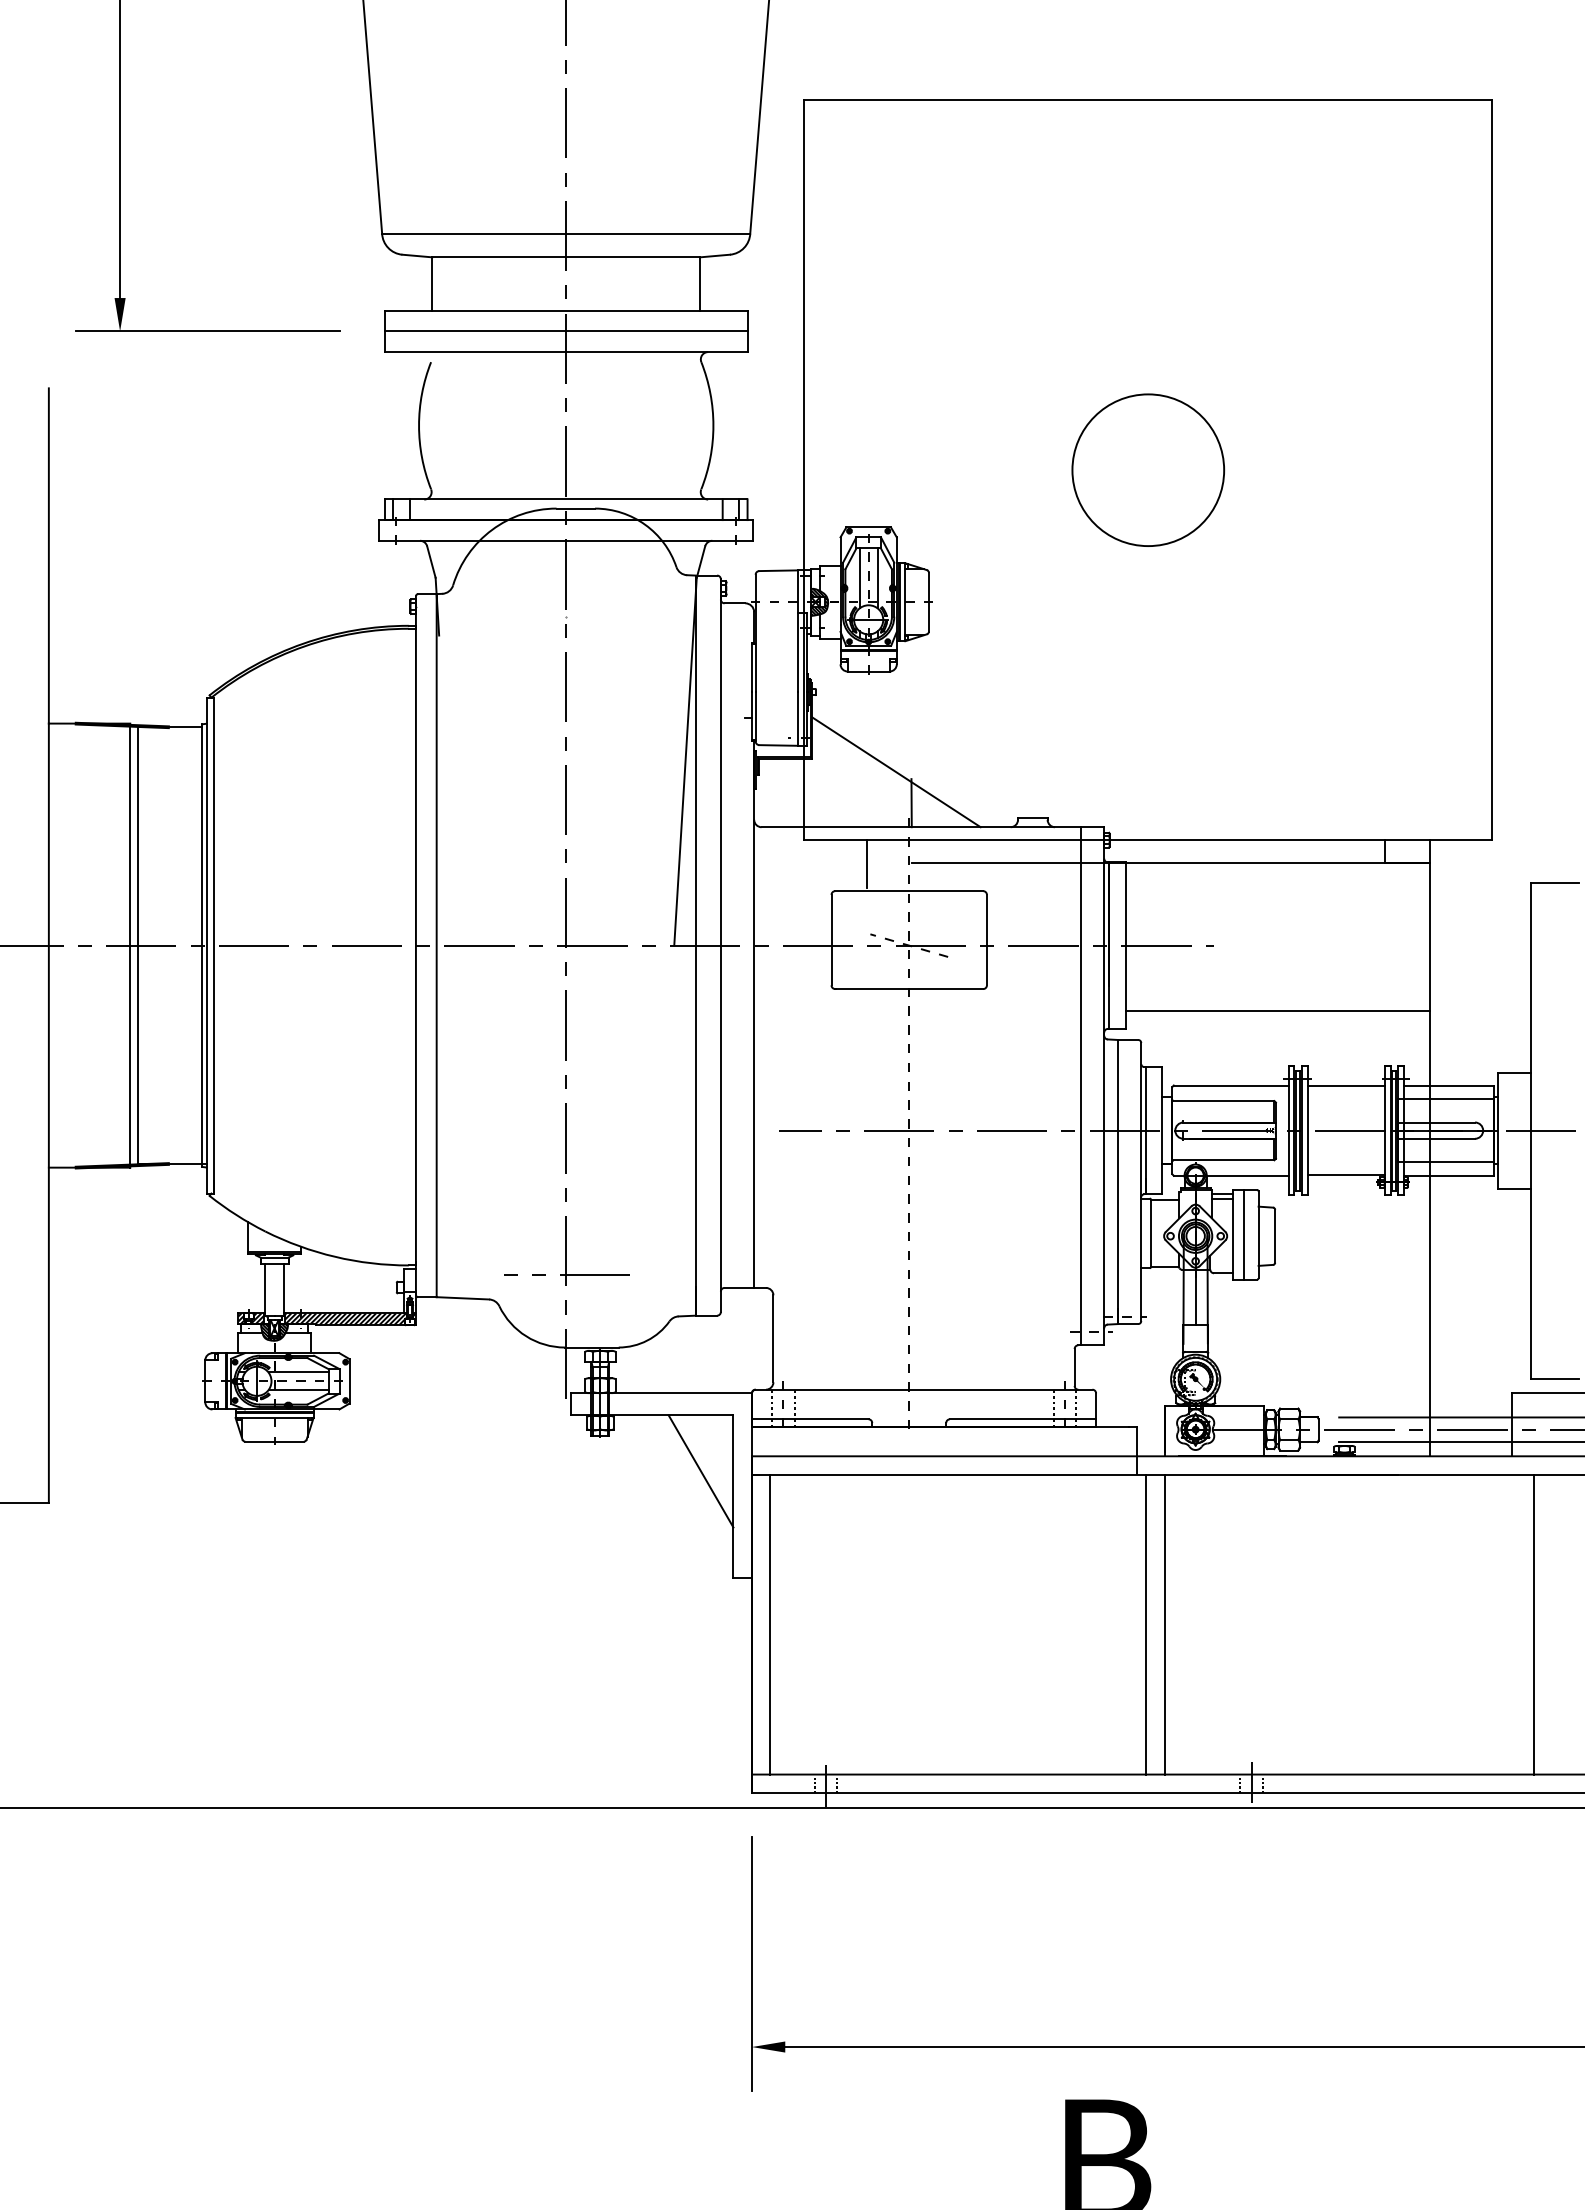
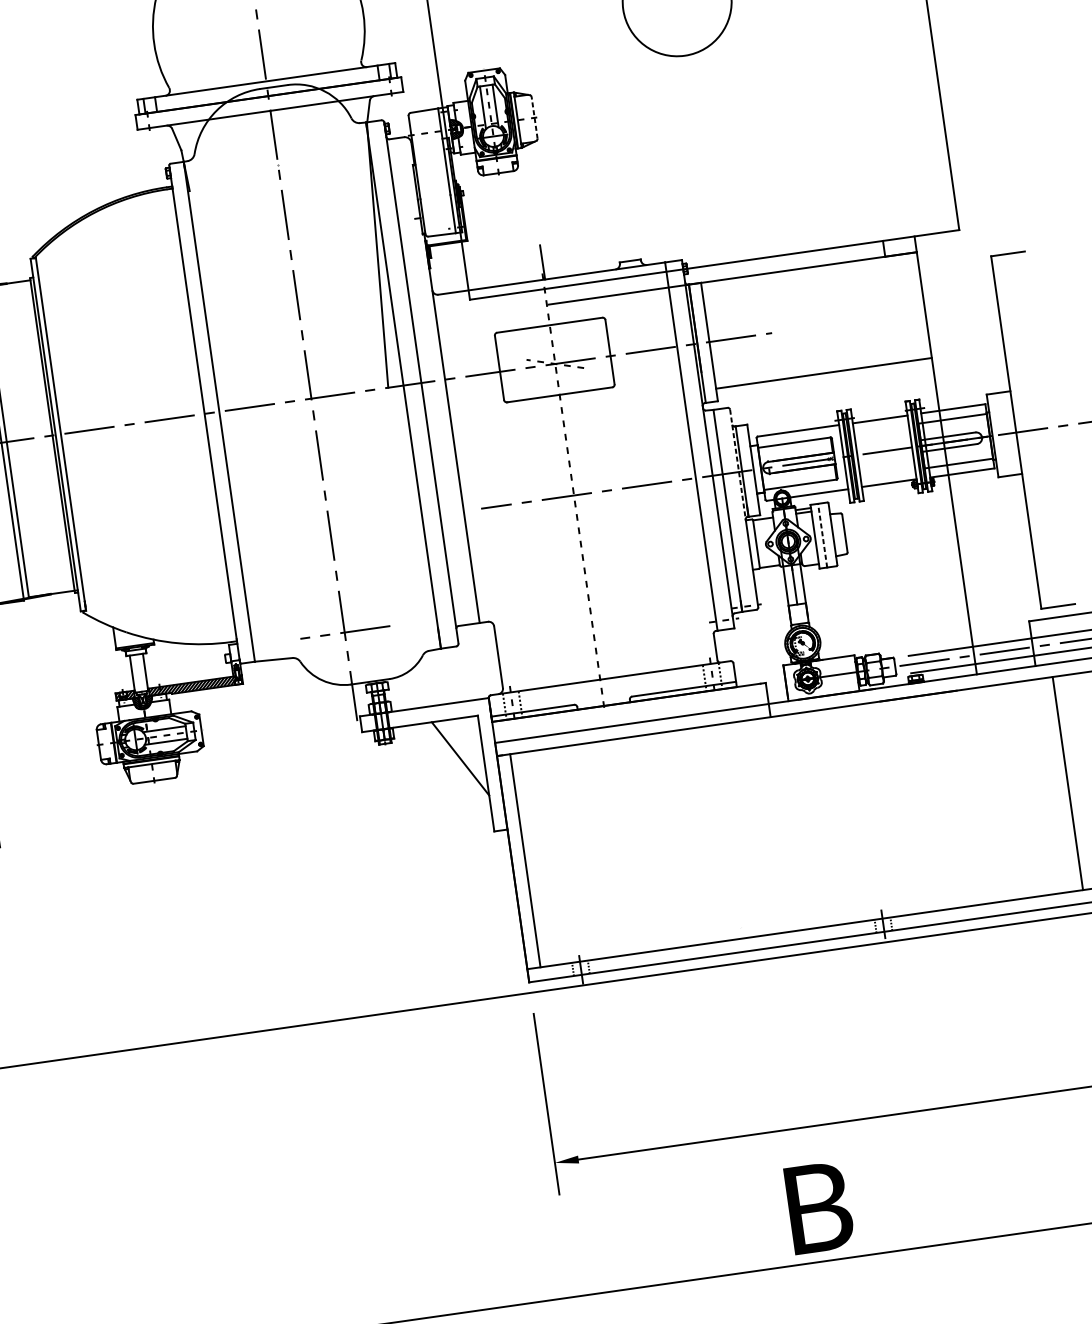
line: (928, 601) -> (534, 117), solid -> dashed
line: (896, 772) -> (528, 242), removed
line: (867, 864) -> (517, 310), removed
line: (1141, 1120) -> (738, 464), solid -> dashed
line: (1244, 1234) -> (822, 535), solid -> dashed
line: (1146, 1624) -> (792, 822), removed
line: (1164, 1624) -> (805, 820), removed

